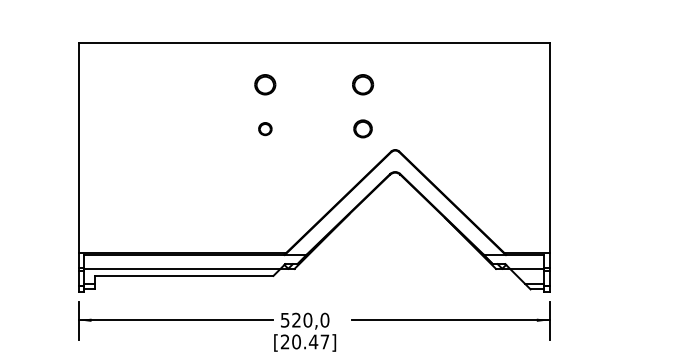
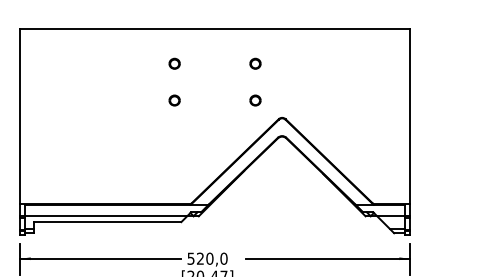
part: (265, 84) -> (174, 63), size x0.62
part: (362, 84) -> (255, 63), size x0.62
part: (362, 129) -> (255, 100), size x0.71

